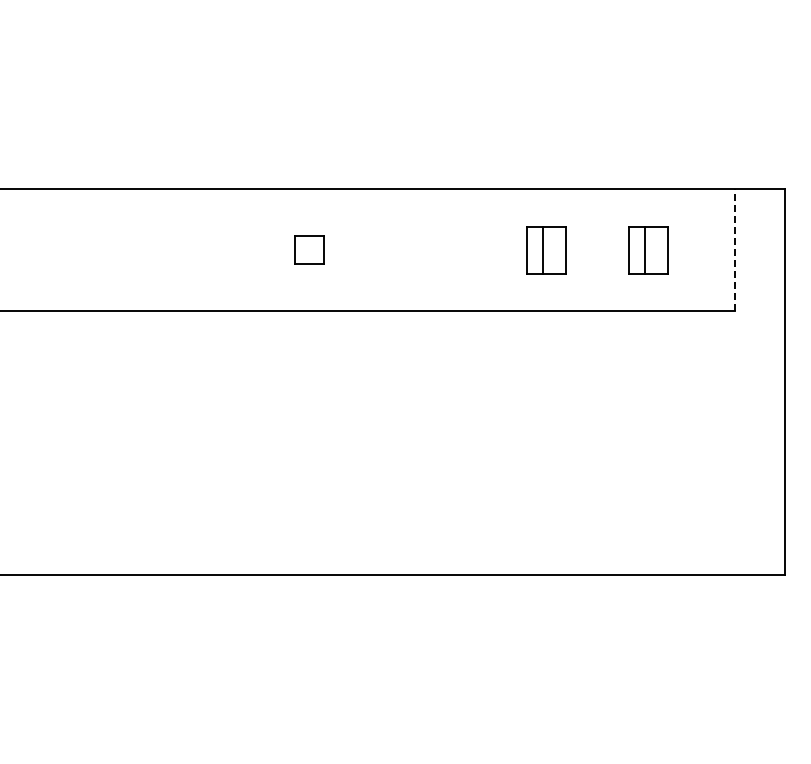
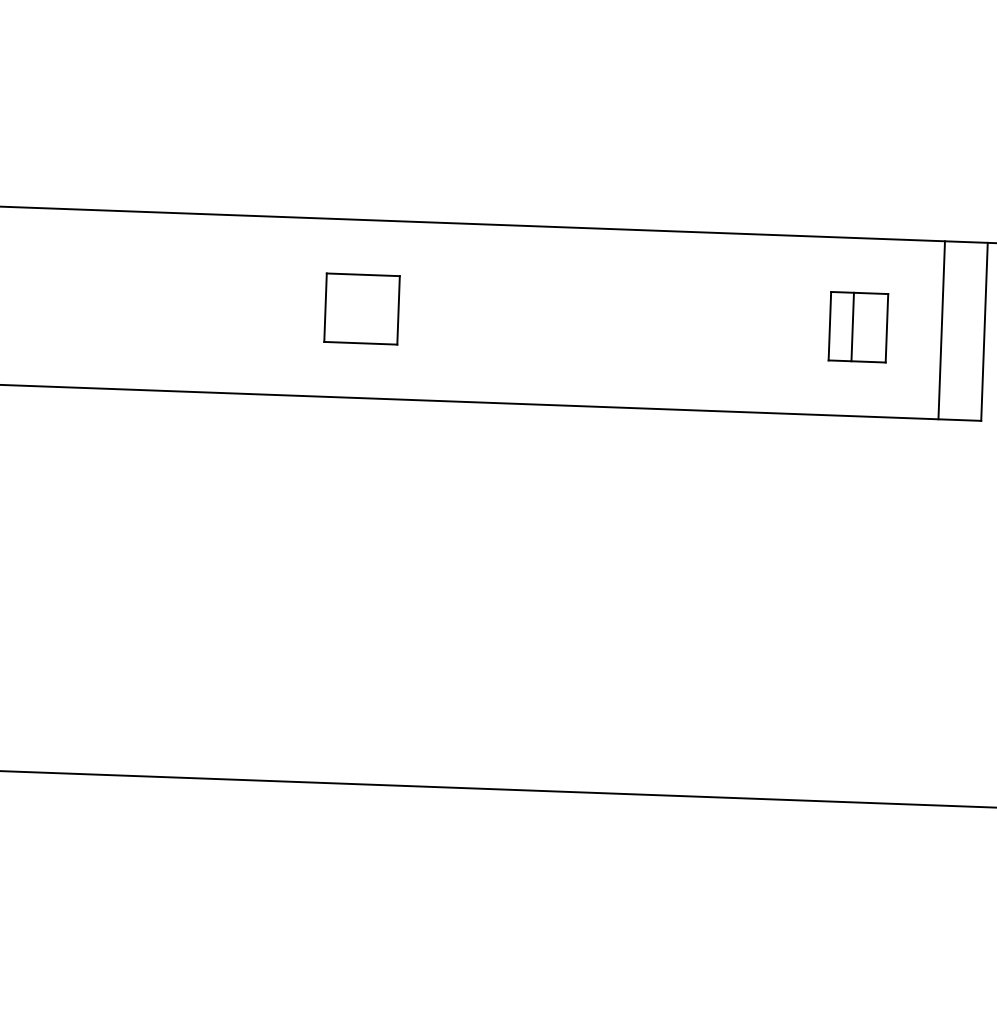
part: (309, 250) -> (362, 309), size x1.67
part: (546, 250) -> (708, 322), removed
line: (705, 250) -> (941, 330), added
line: (734, 250) -> (984, 332), dashed -> solid

